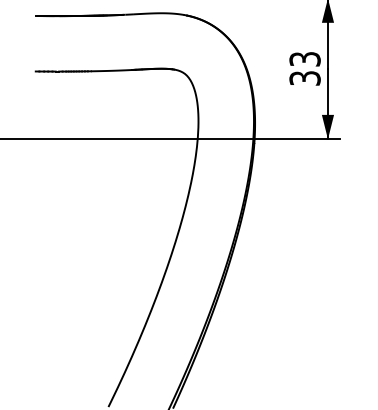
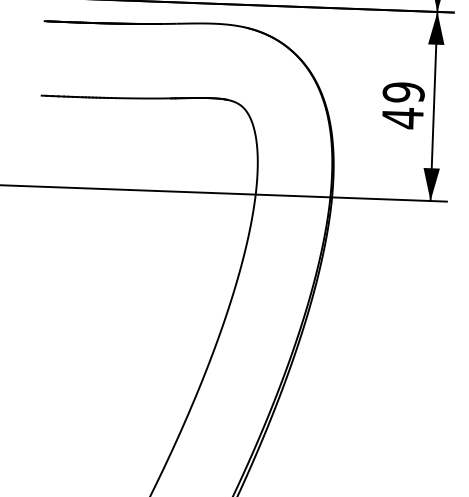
text: (304, 68) -> (402, 104), 33 -> 49

